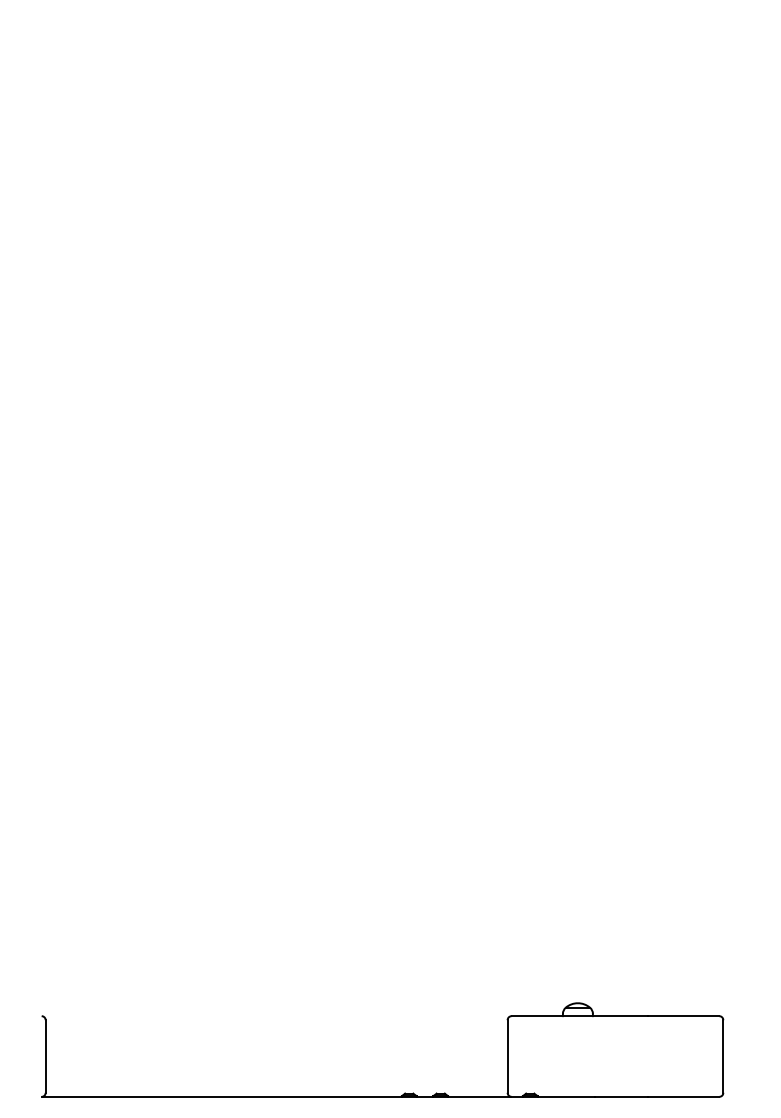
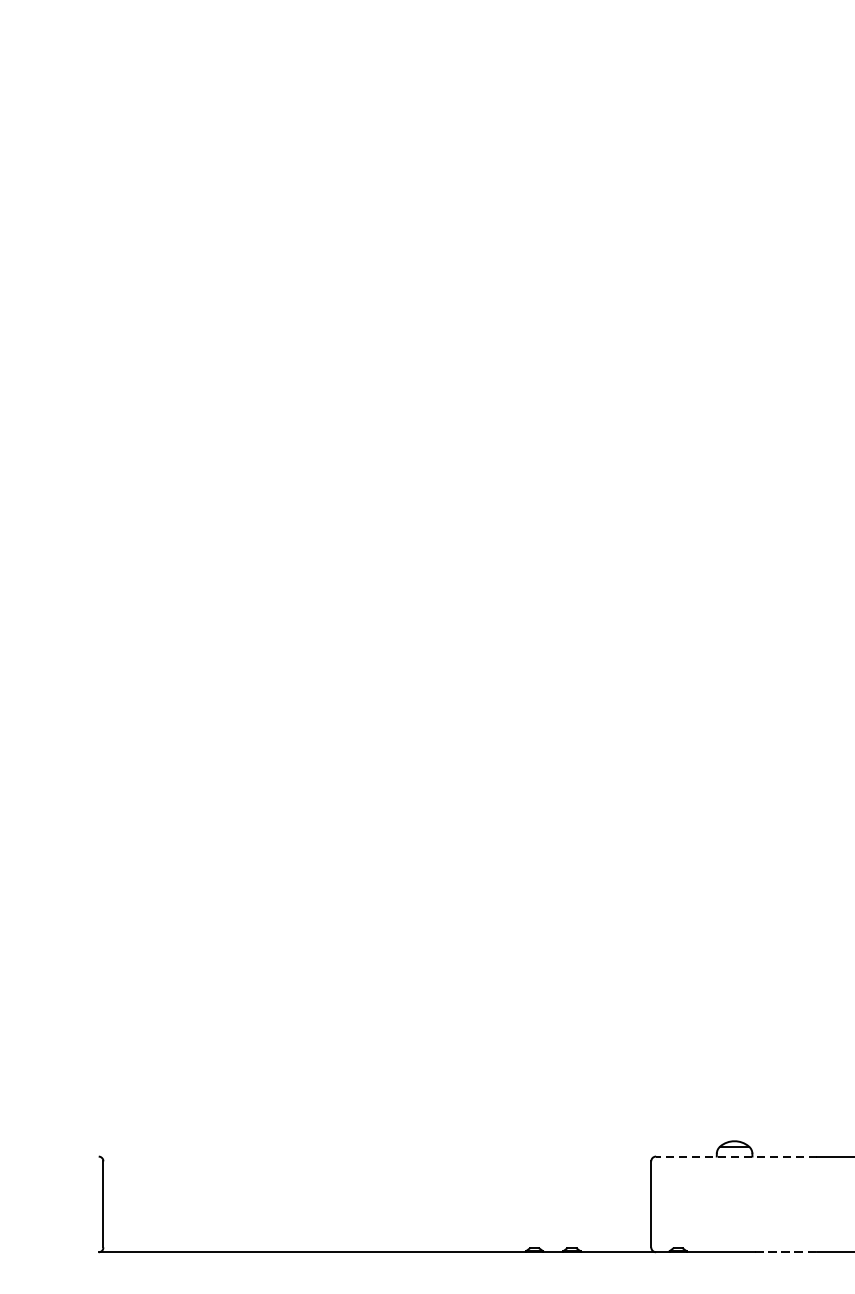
line: (579, 1016) -> (736, 1156), solid -> dashed
line: (622, 1096) -> (787, 1251), solid -> dashed

